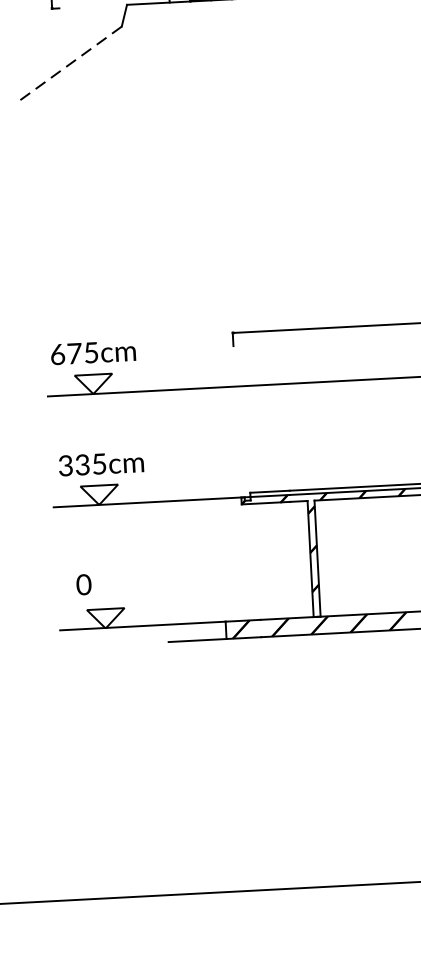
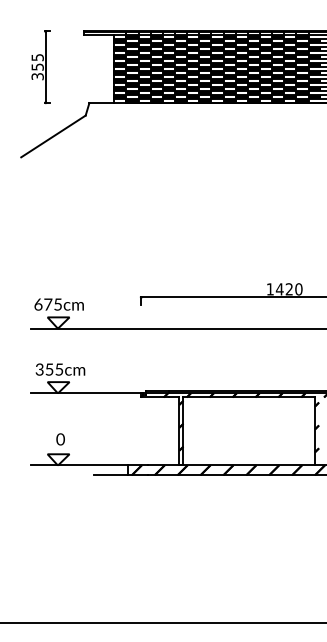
line: (68, 65) -> (53, 136), dashed -> solid
text: (82, 464) -> (49, 369), 335cm -> 355cm
text: (83, 584) -> (60, 439), moved

